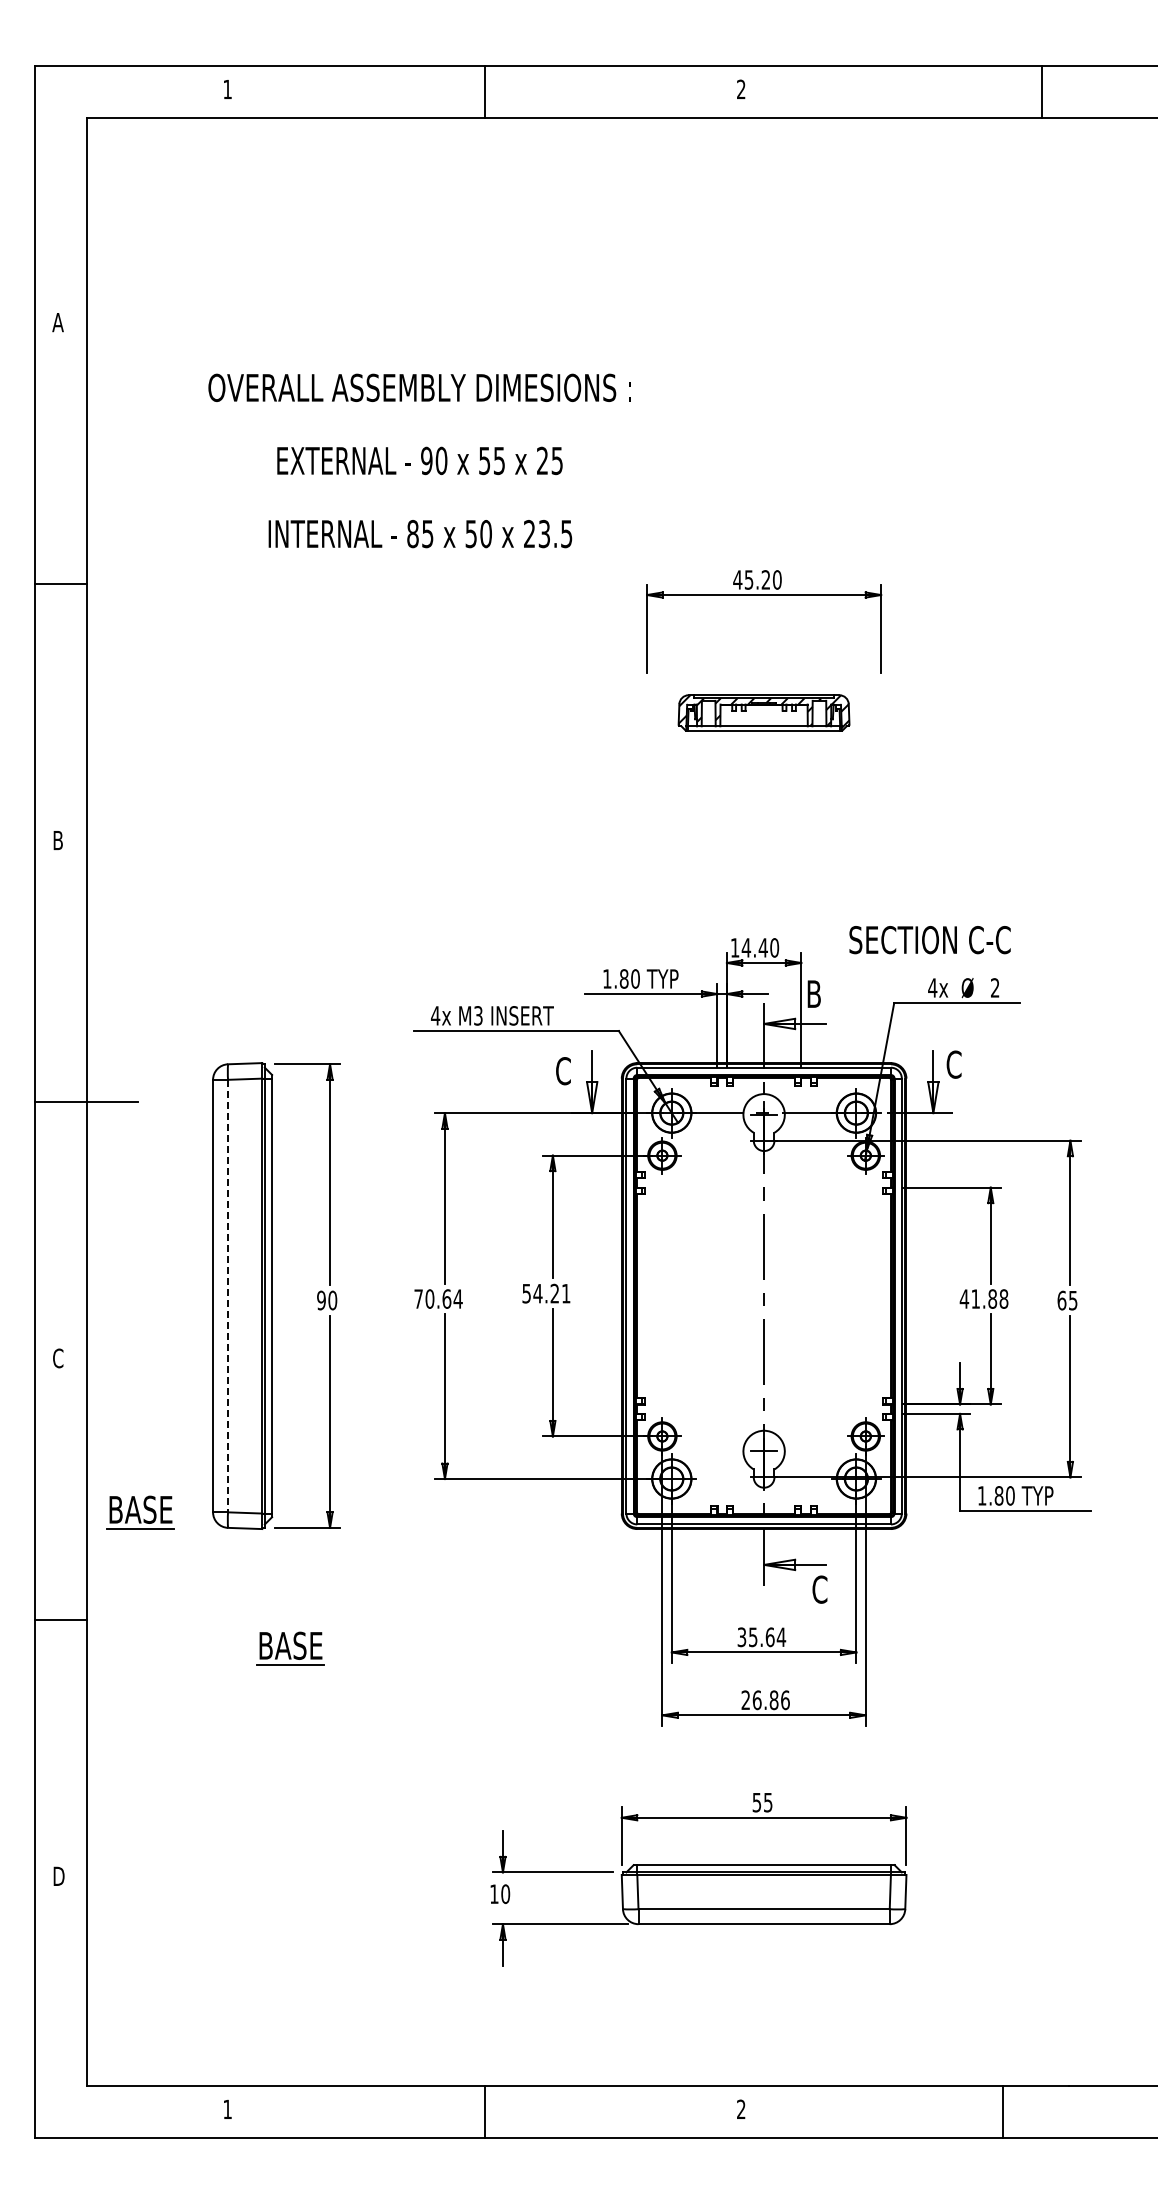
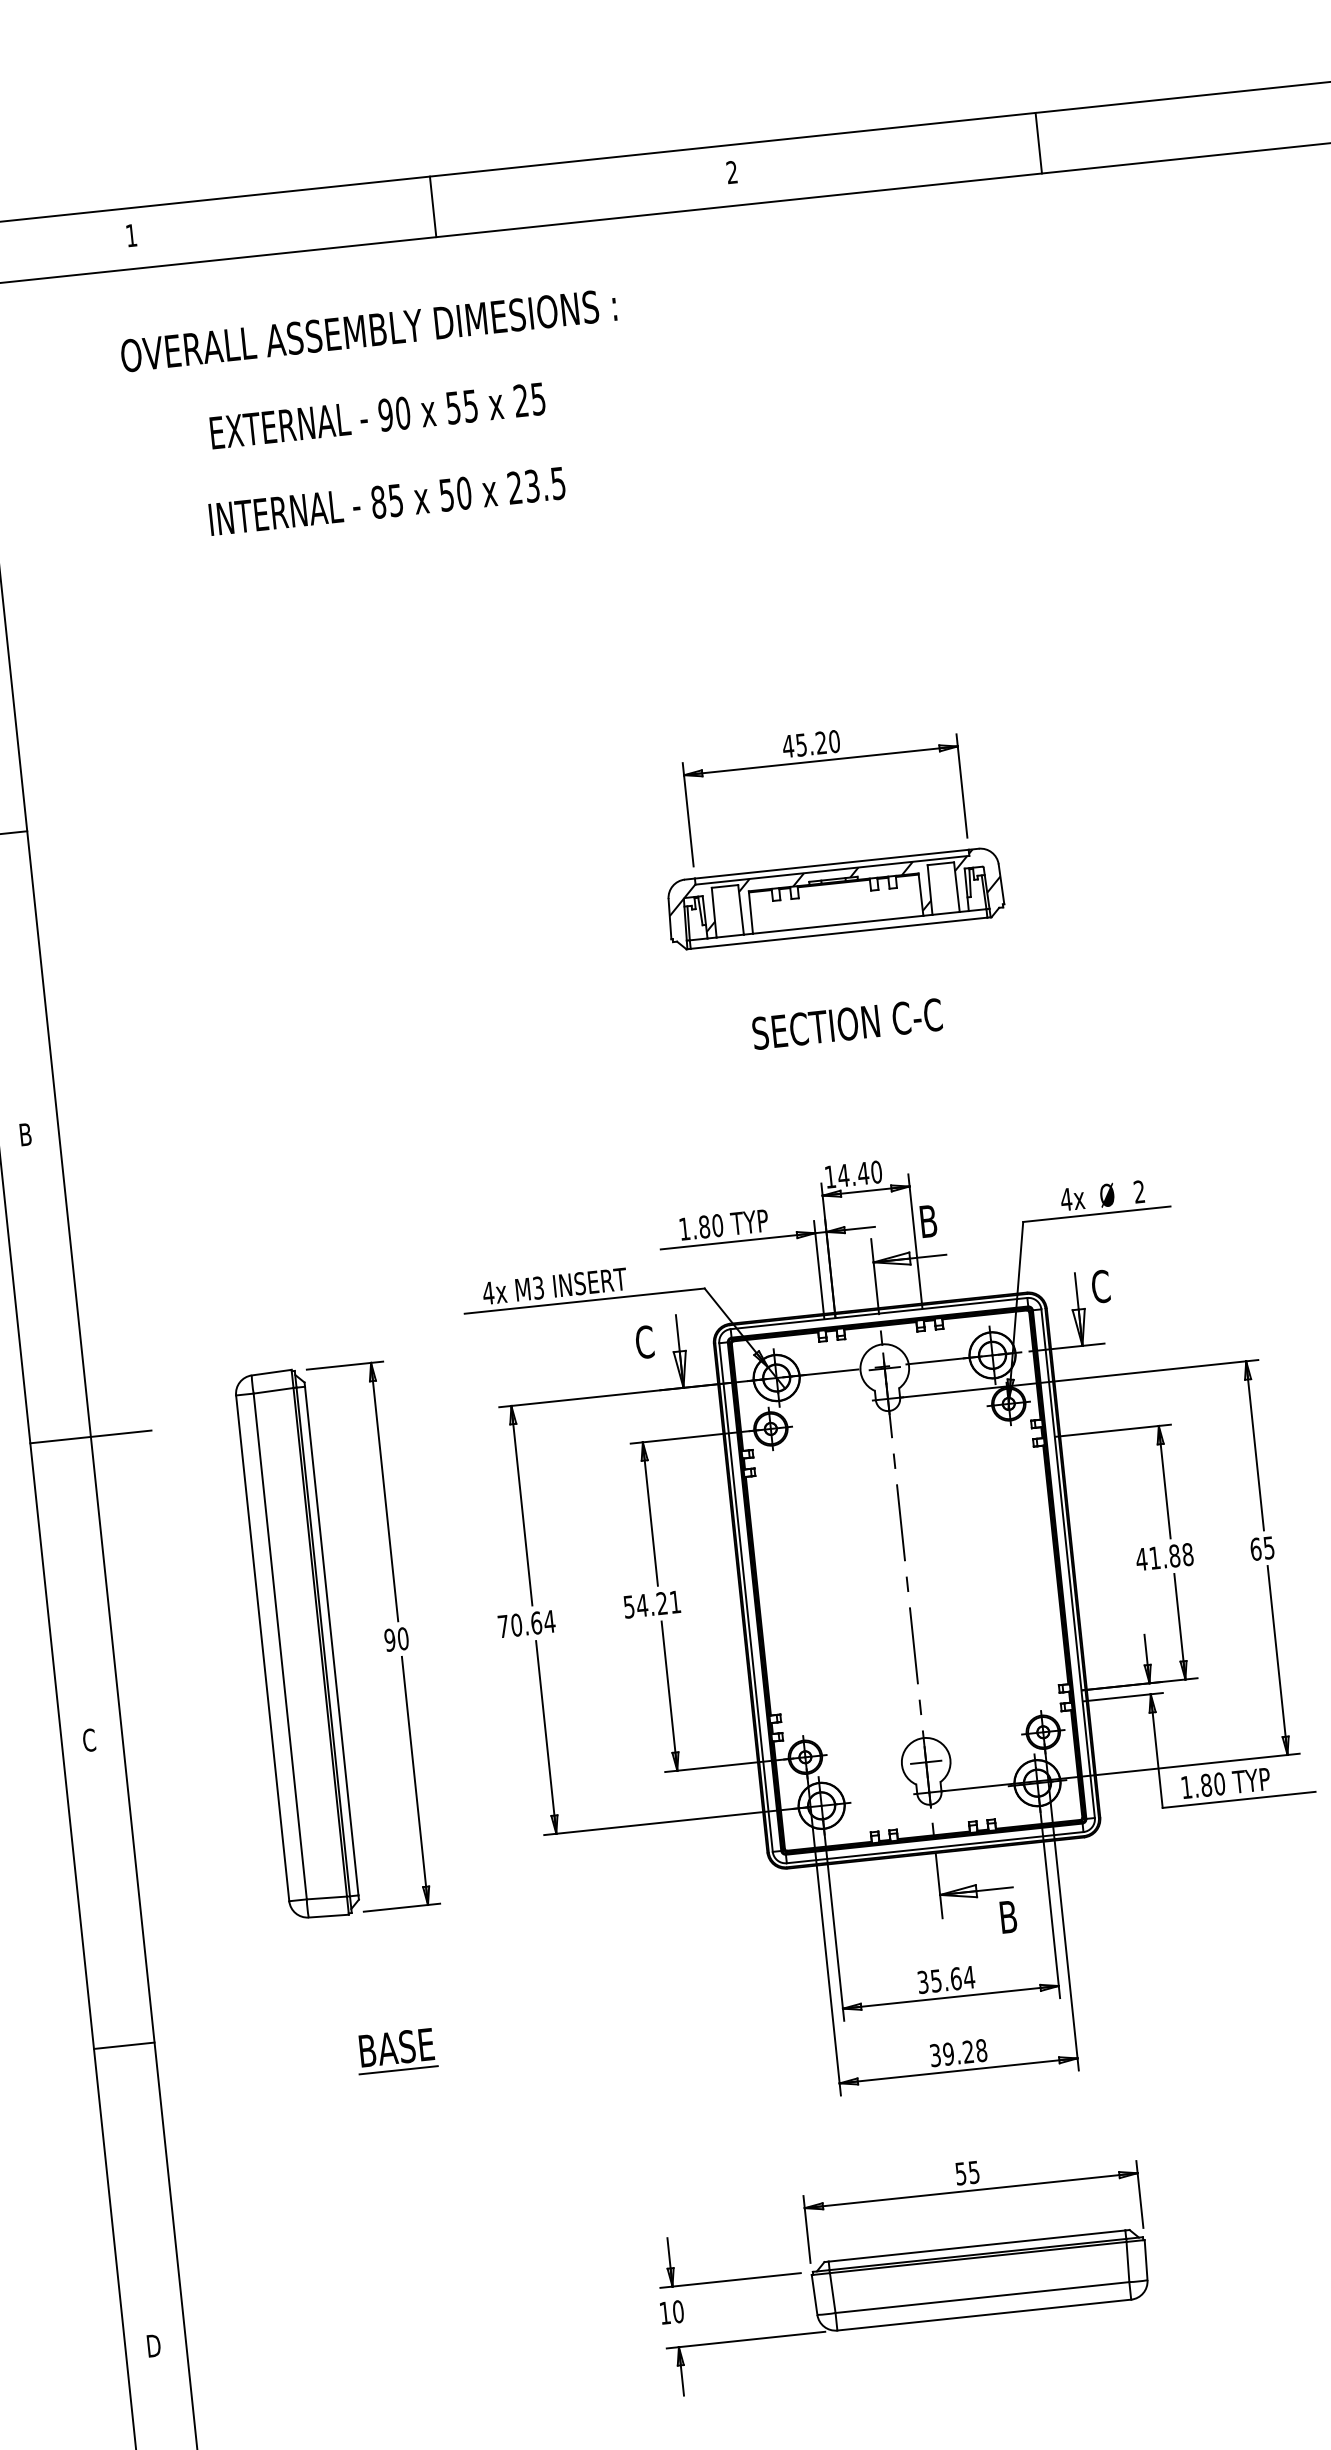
line: (1042, 91) -> (1038, 142), moved
text: (419, 460) -> (377, 415), moved
part: (763, 712) -> (834, 898), size x1.67
text: (929, 940) -> (846, 1024), moved
line: (228, 1296) -> (280, 1646), dashed -> solid
part: (140, 1512) -> (204, 1910), removed
text: (819, 1589) -> (1007, 1916), C -> B
text: (765, 1700) -> (958, 2053), 26.86 -> 39.28

